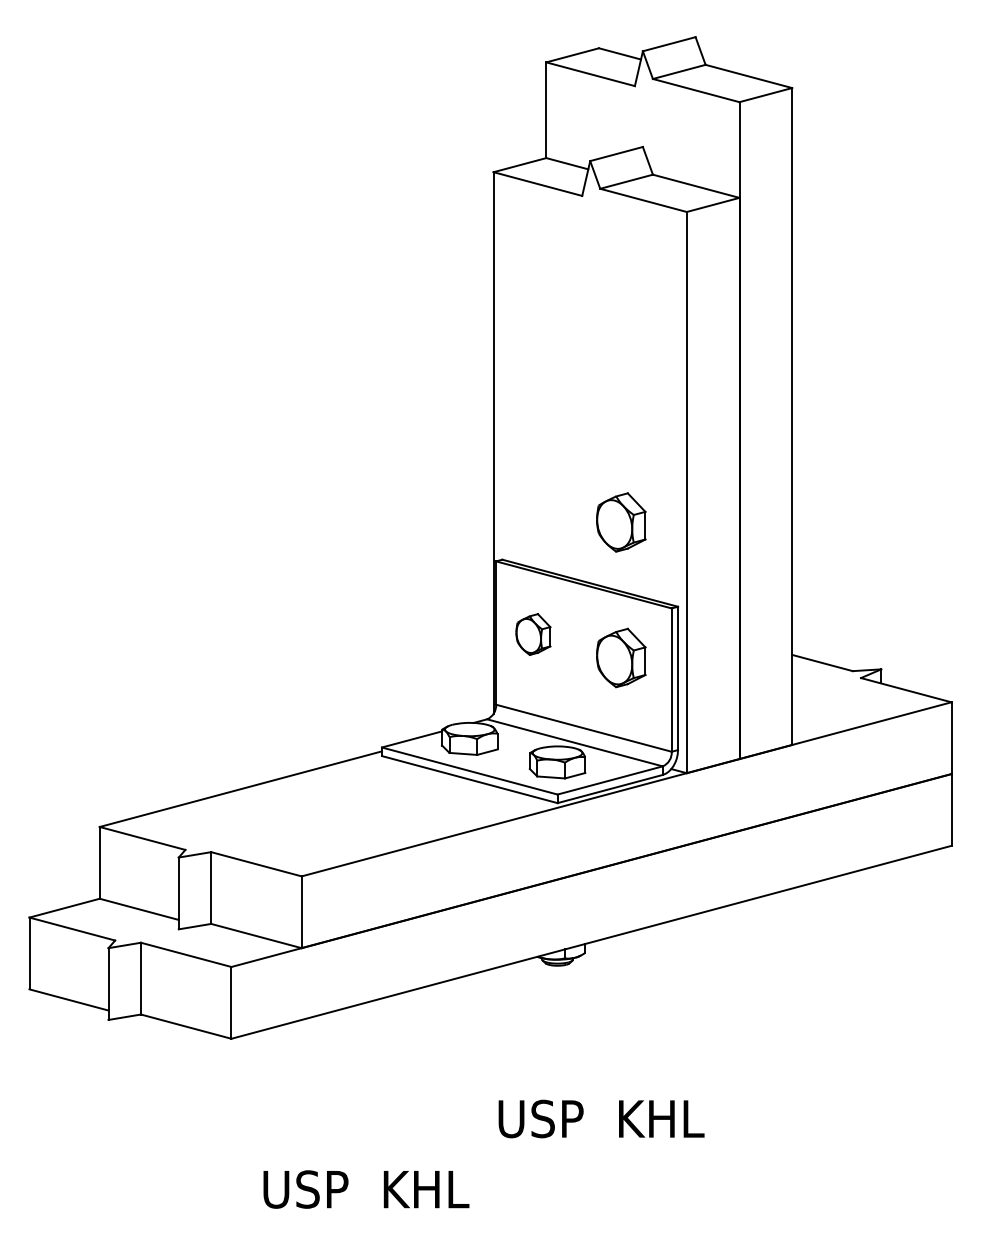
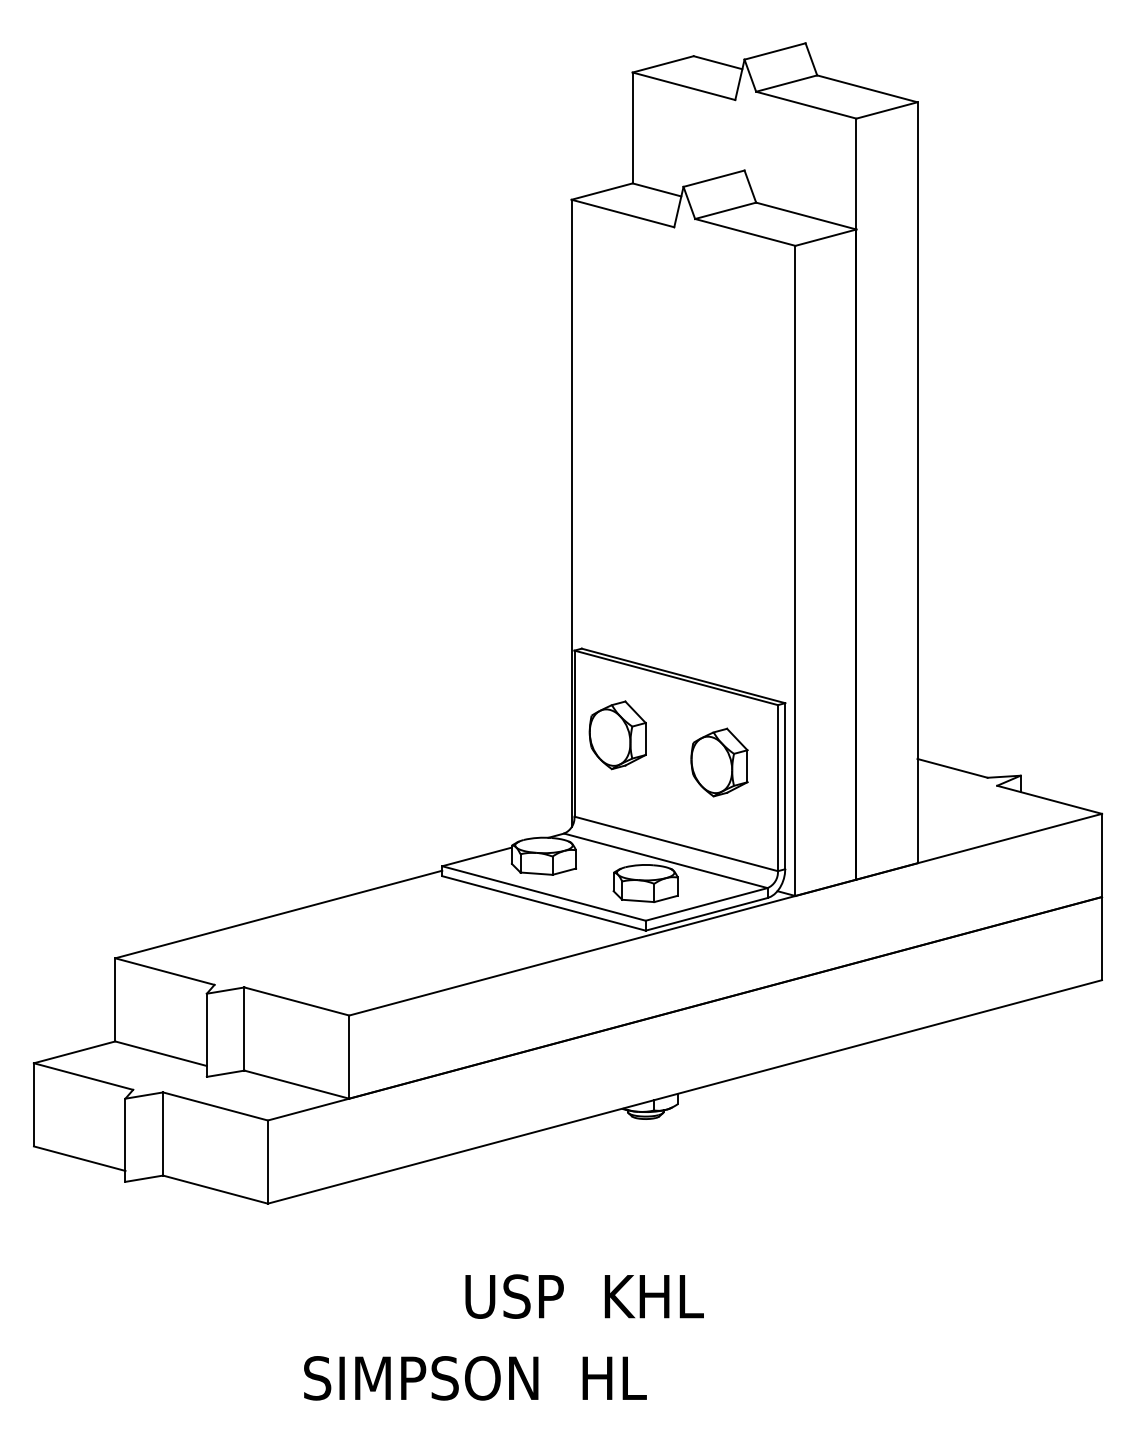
part: (621, 522) -> (719, 605), removed
part: (533, 634) -> (617, 735), size x1.43
text: (601, 1118) -> (584, 1296), moved
text: (410, 1189) -> (475, 1378), USP  KHL -> SIMPSON  HL

